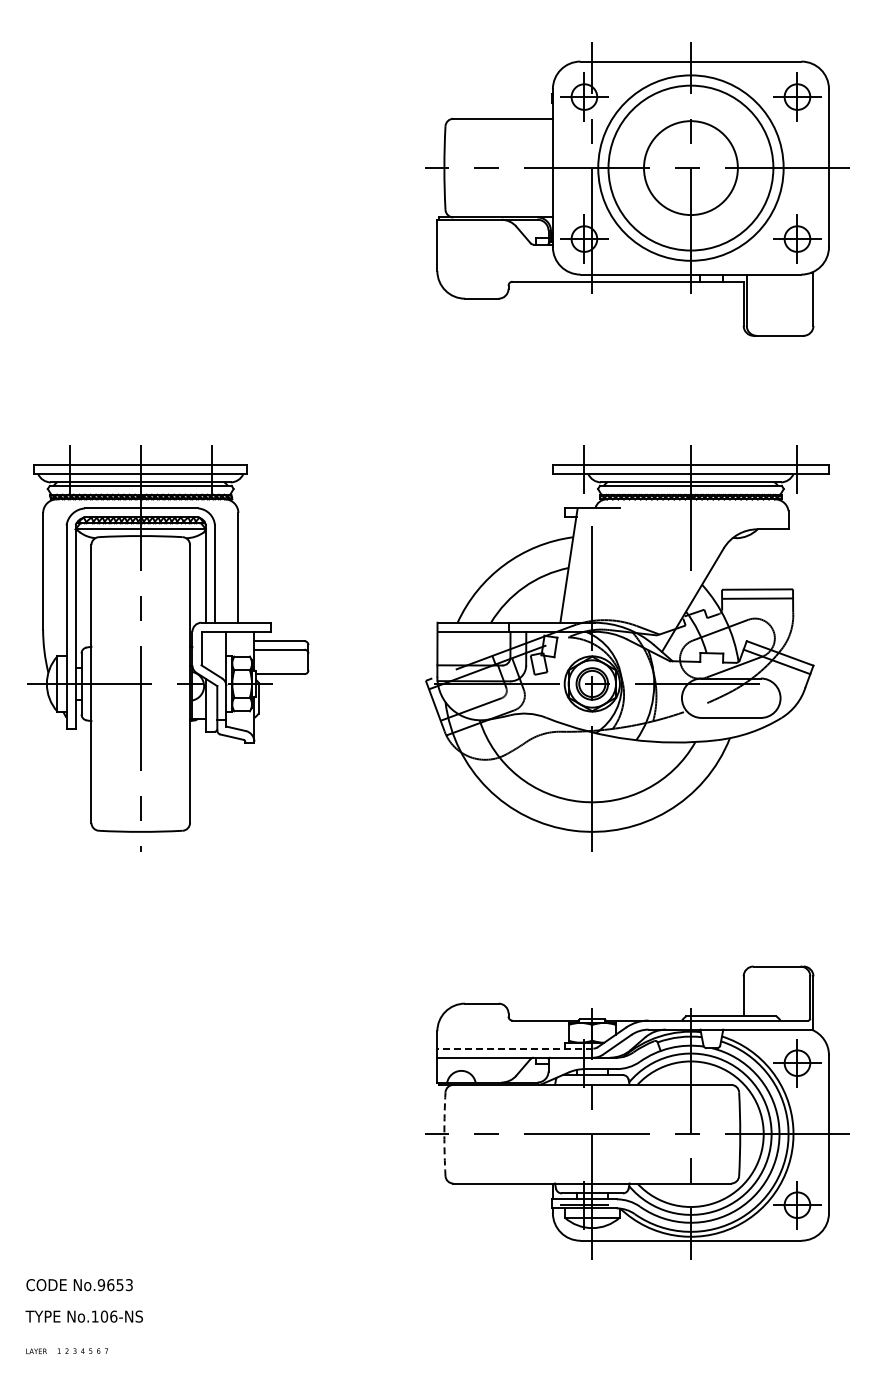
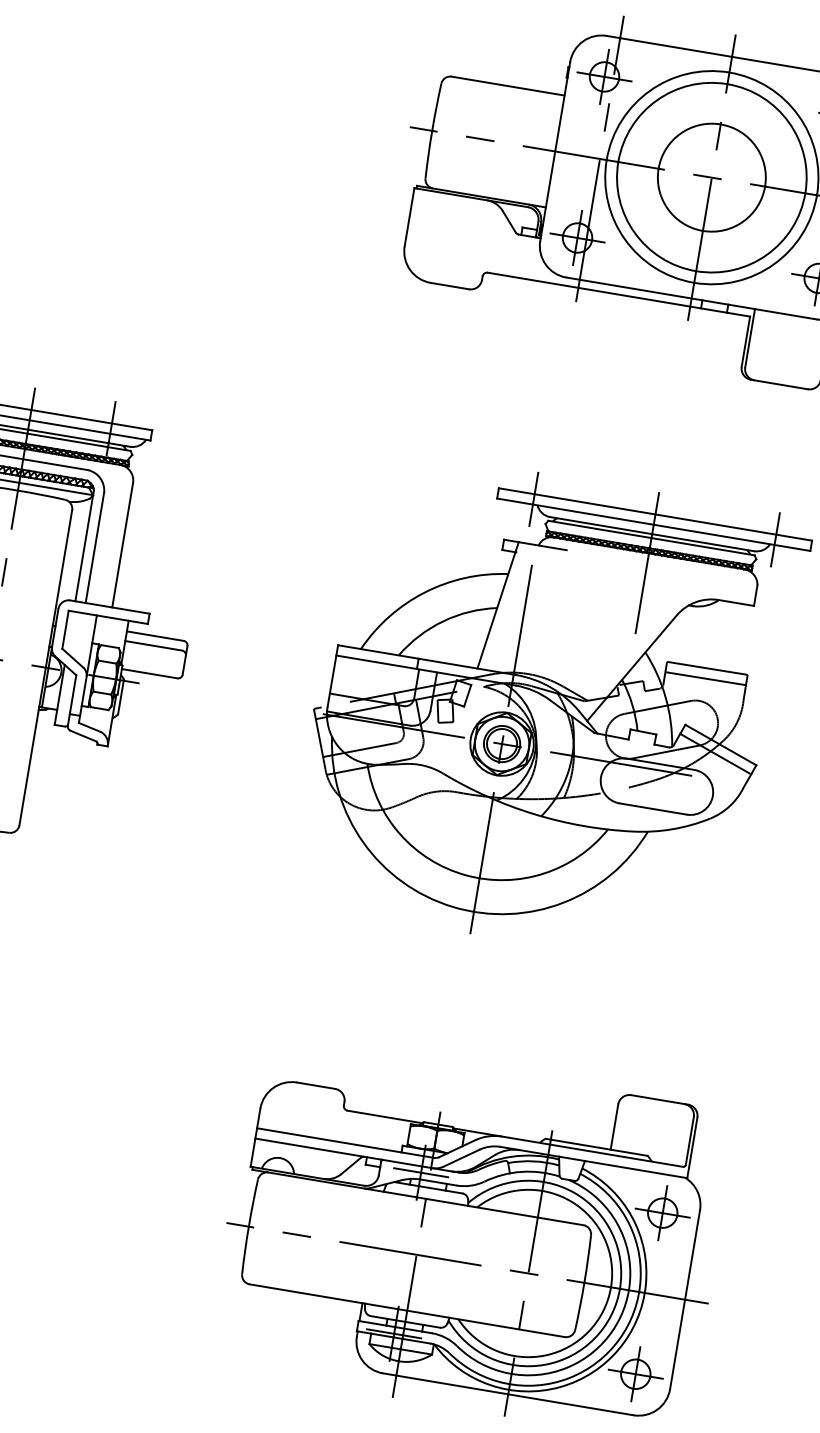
line: (515, 1048) -> (345, 1142), dashed -> solid
line: (584, 1063) -> (421, 1173), added
arc: (444, 1134) -> (248, 1227), dashed -> solid

